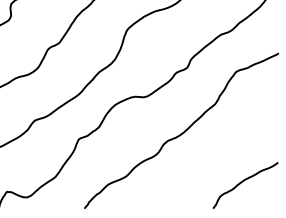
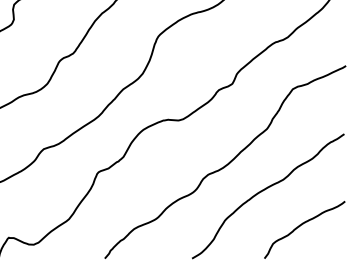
curve: (213, 153) -> (265, 190), added

